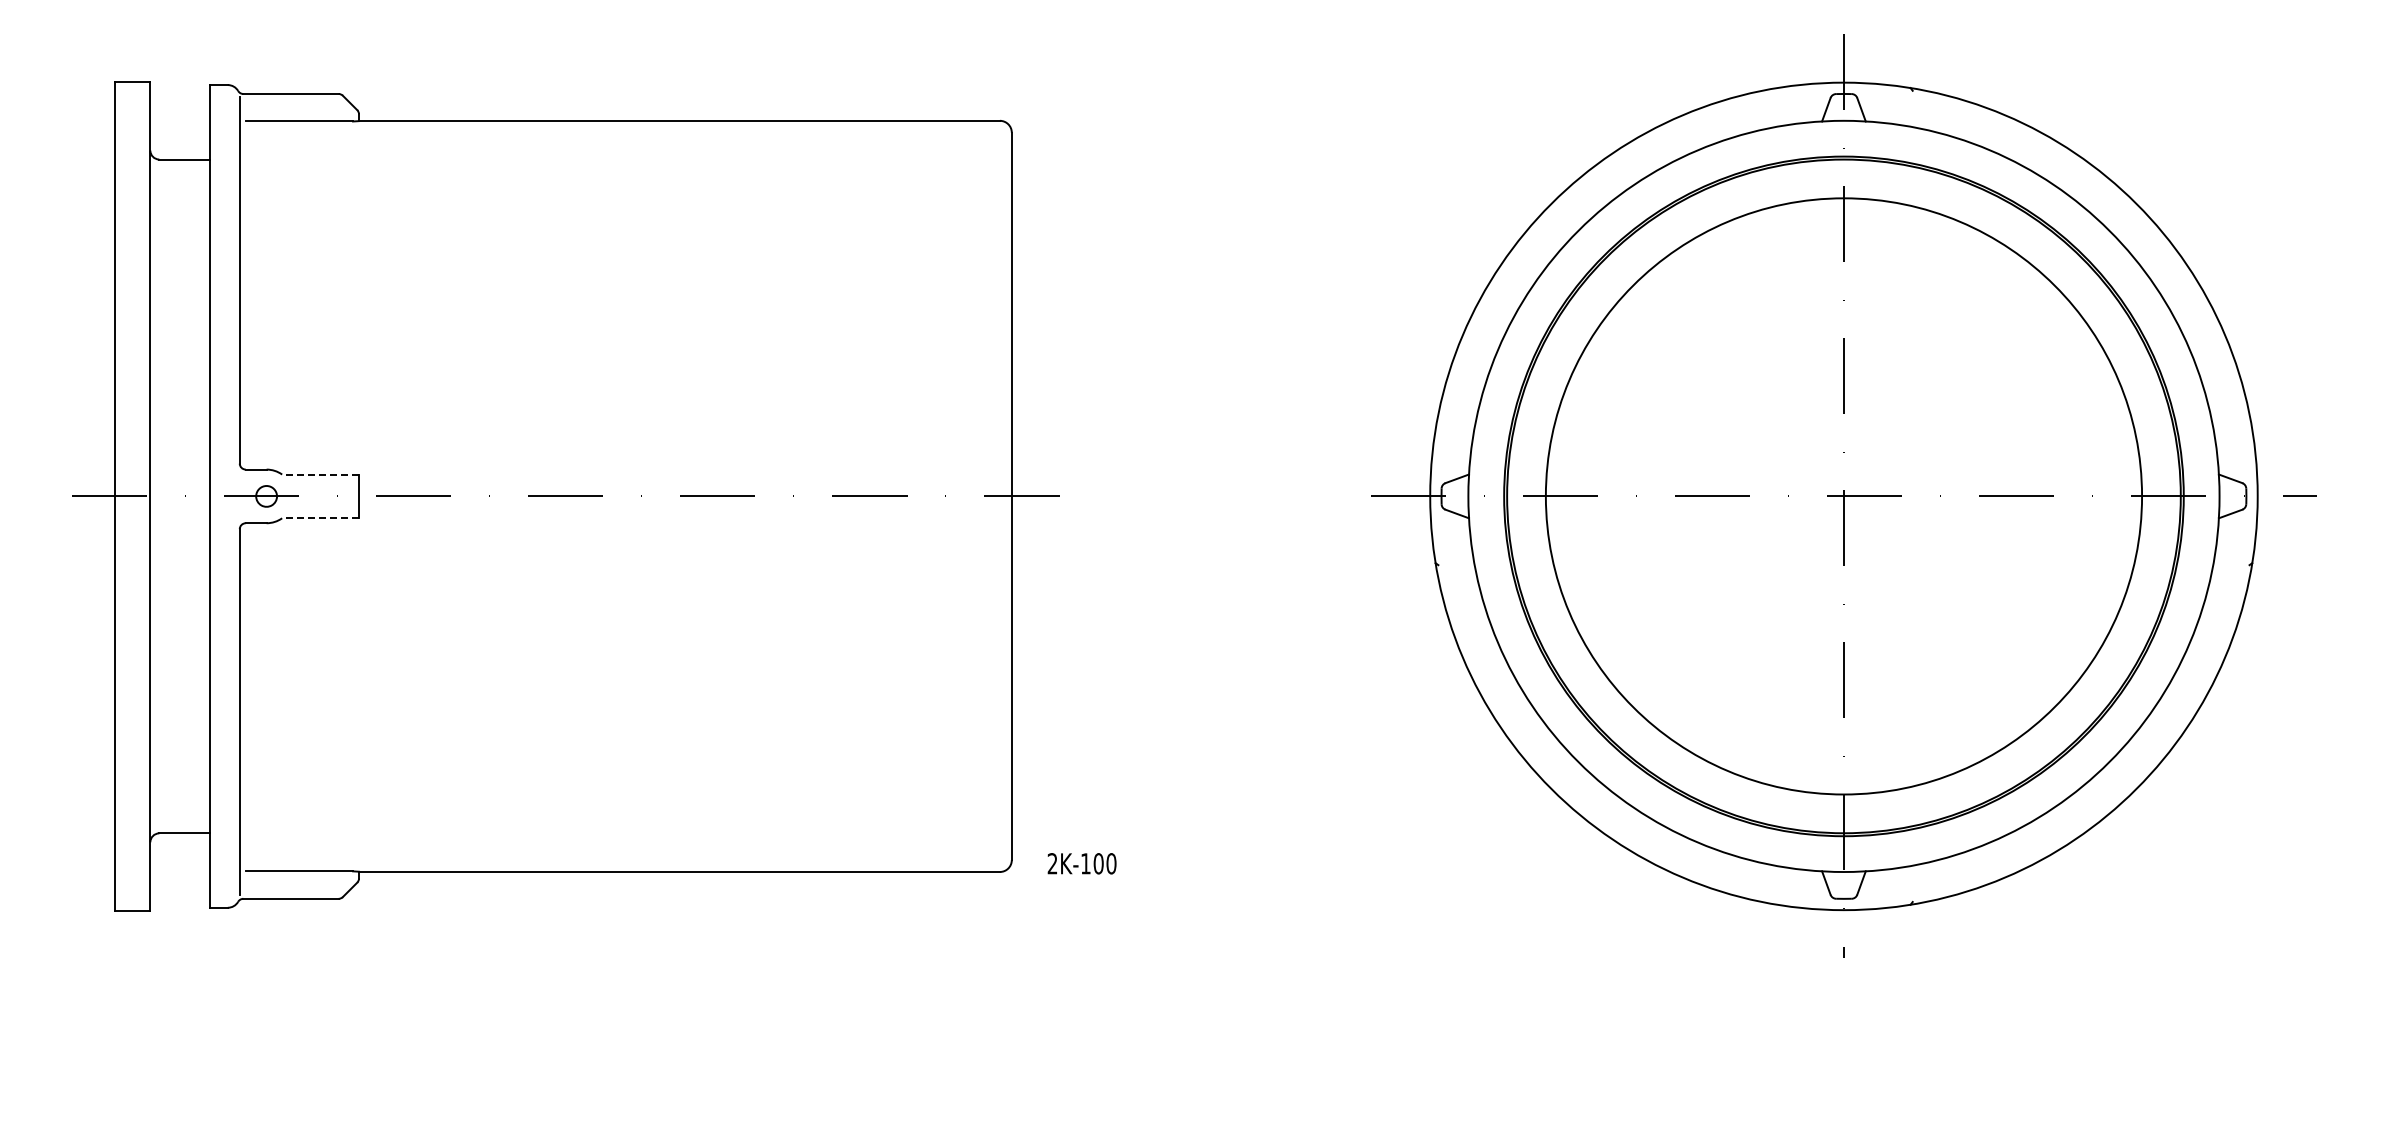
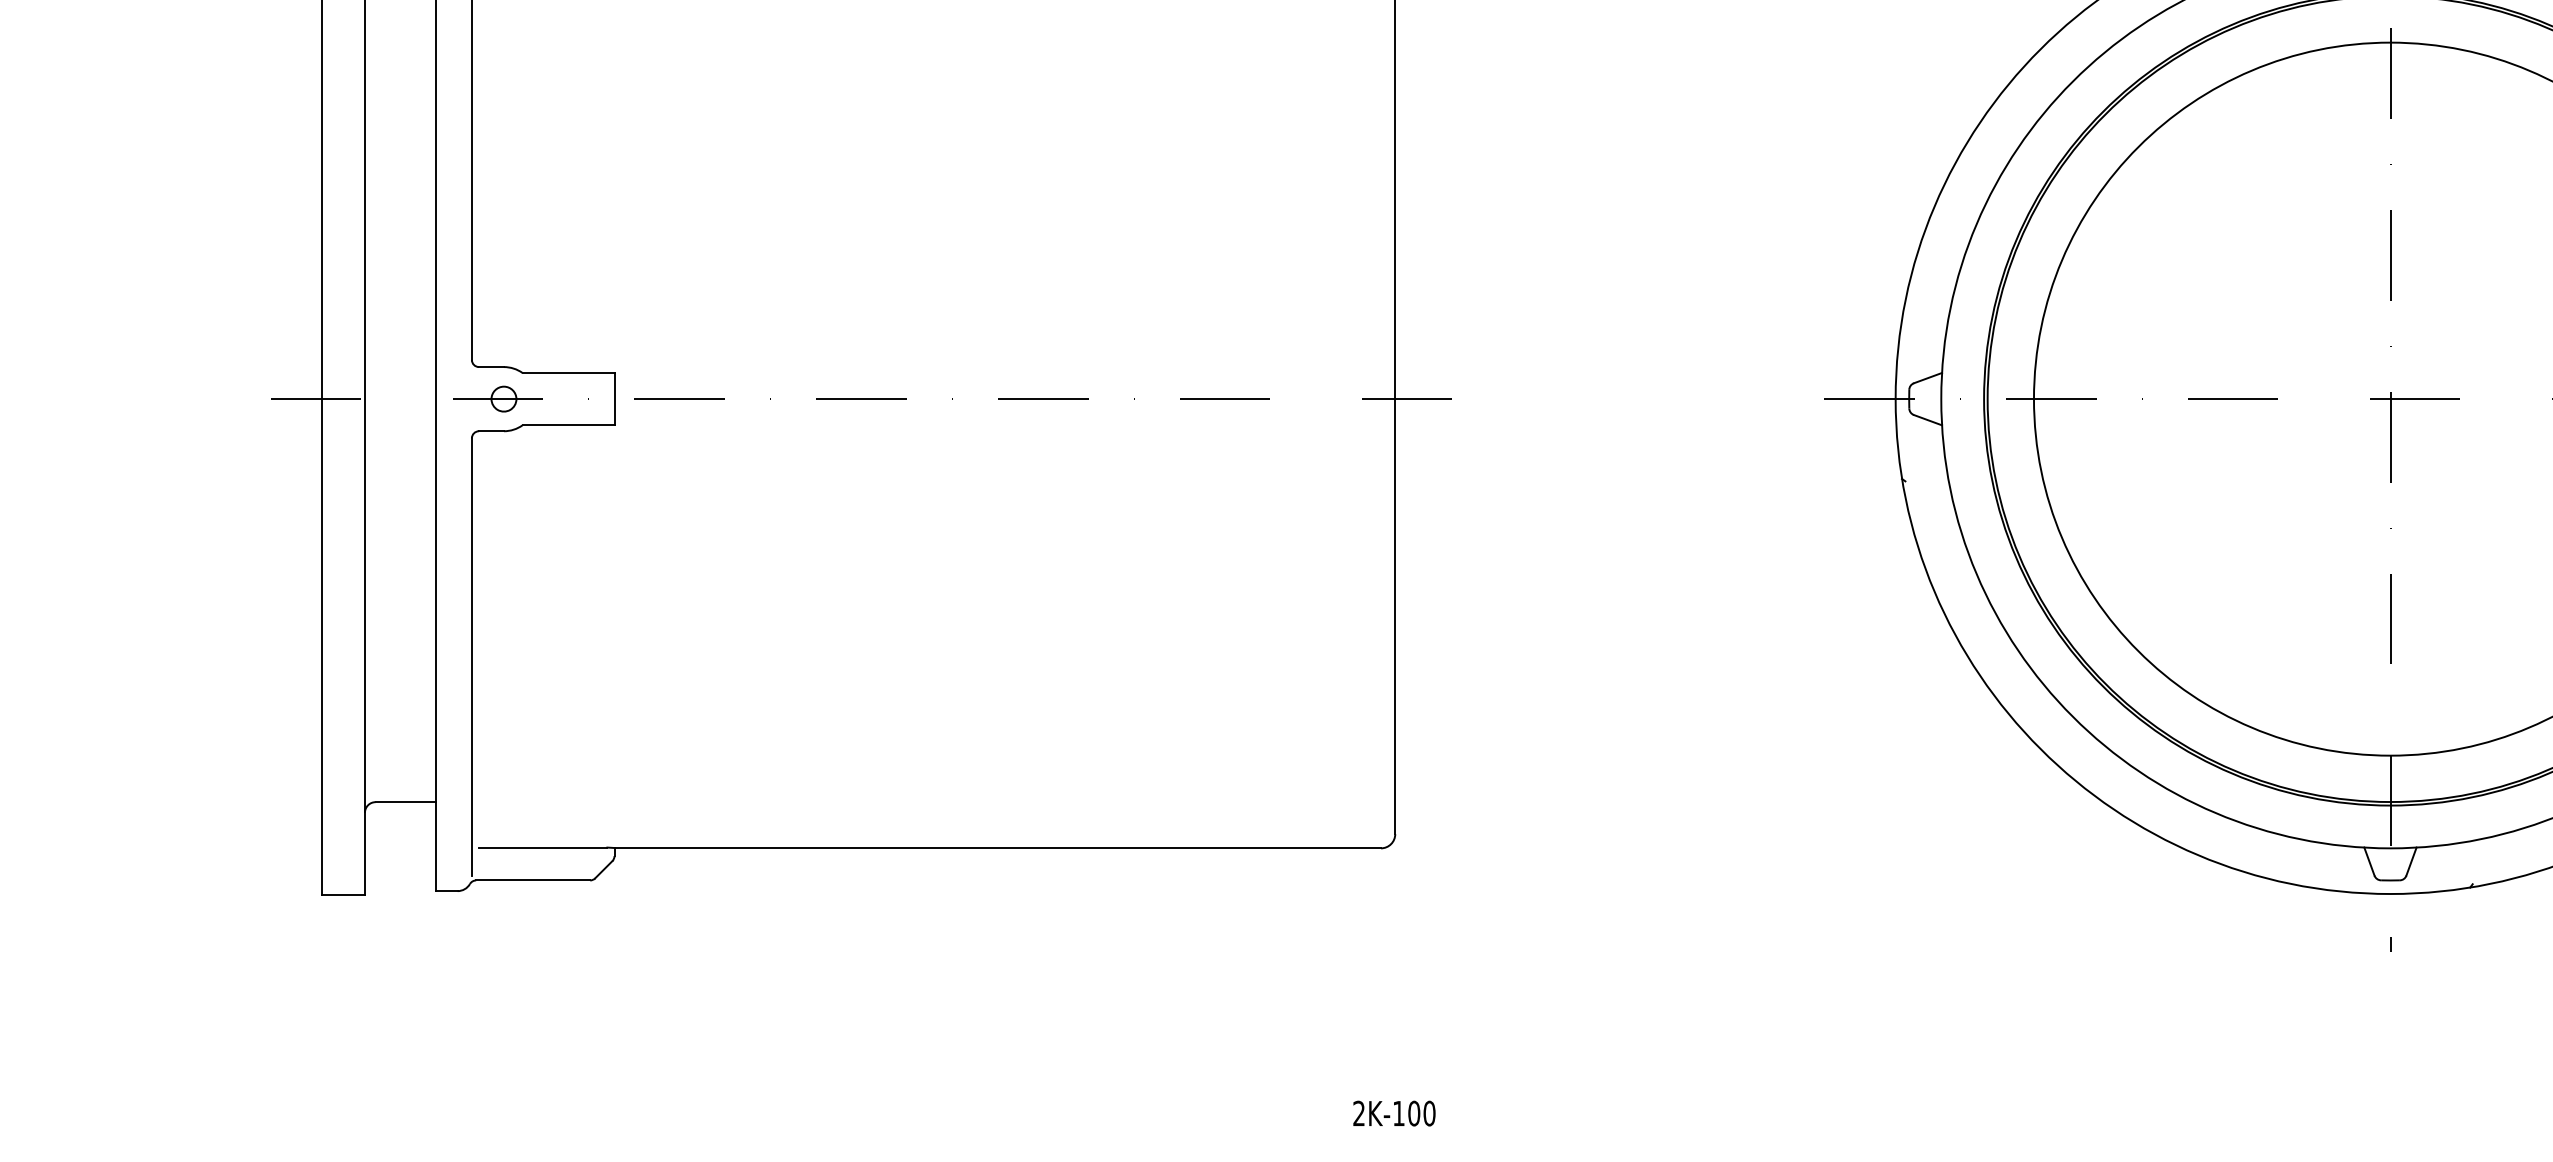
line: (320, 474) -> (568, 372), dashed -> solid
line: (320, 518) -> (568, 425), dashed -> solid
text: (1081, 863) -> (1393, 1113), moved

